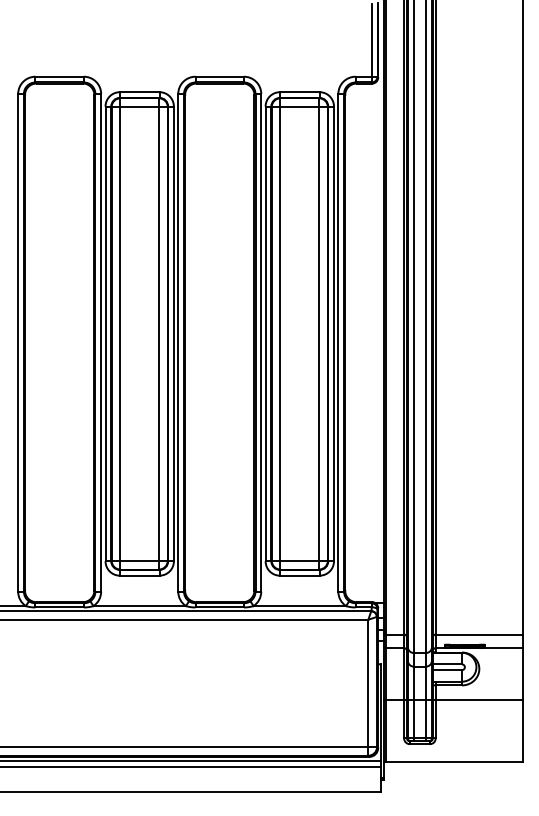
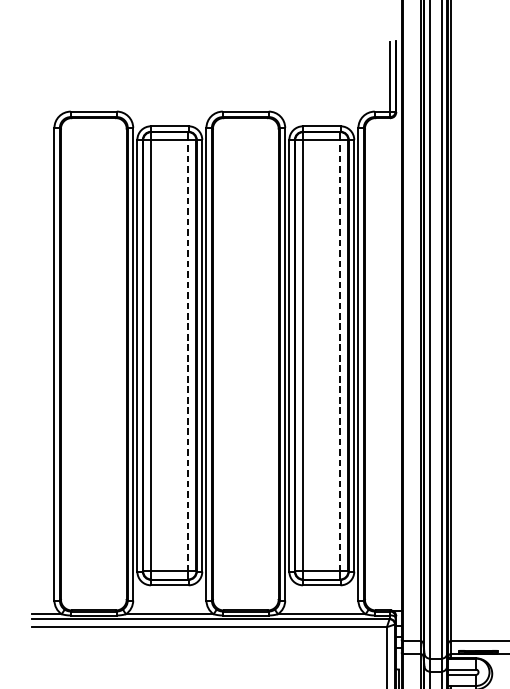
line: (159, 333) -> (188, 355), solid -> dashed
line: (319, 333) -> (340, 355), solid -> dashed

